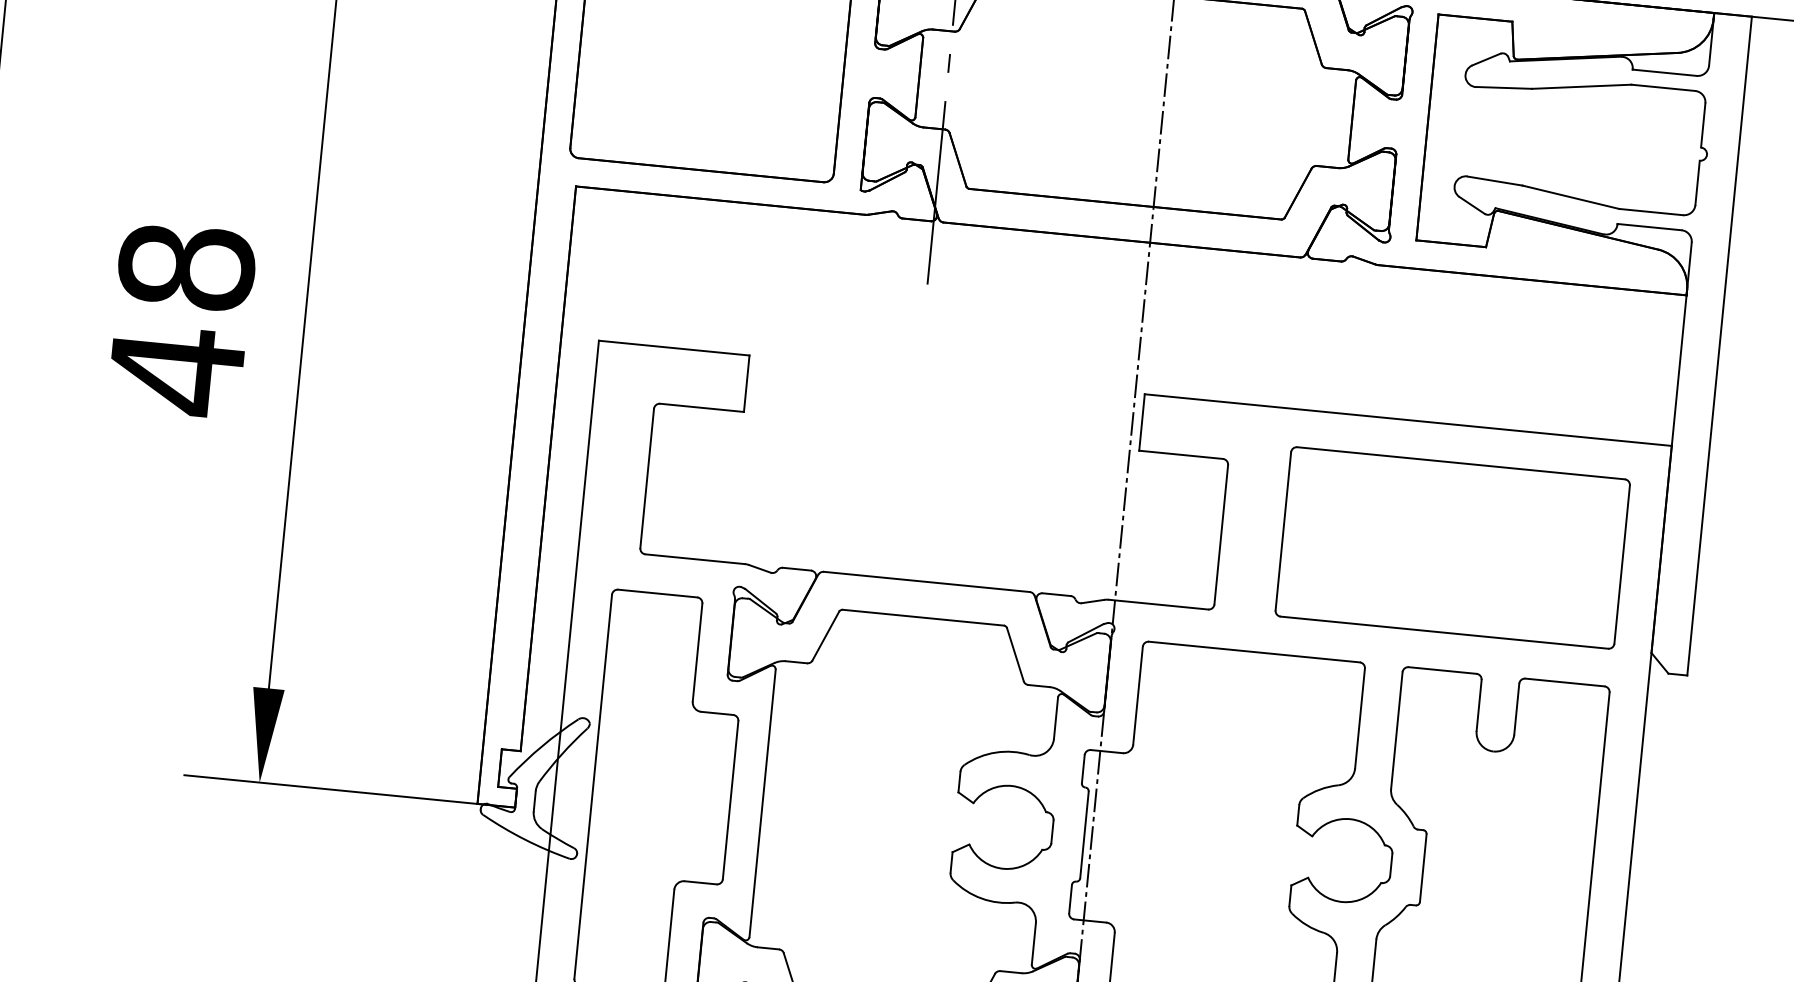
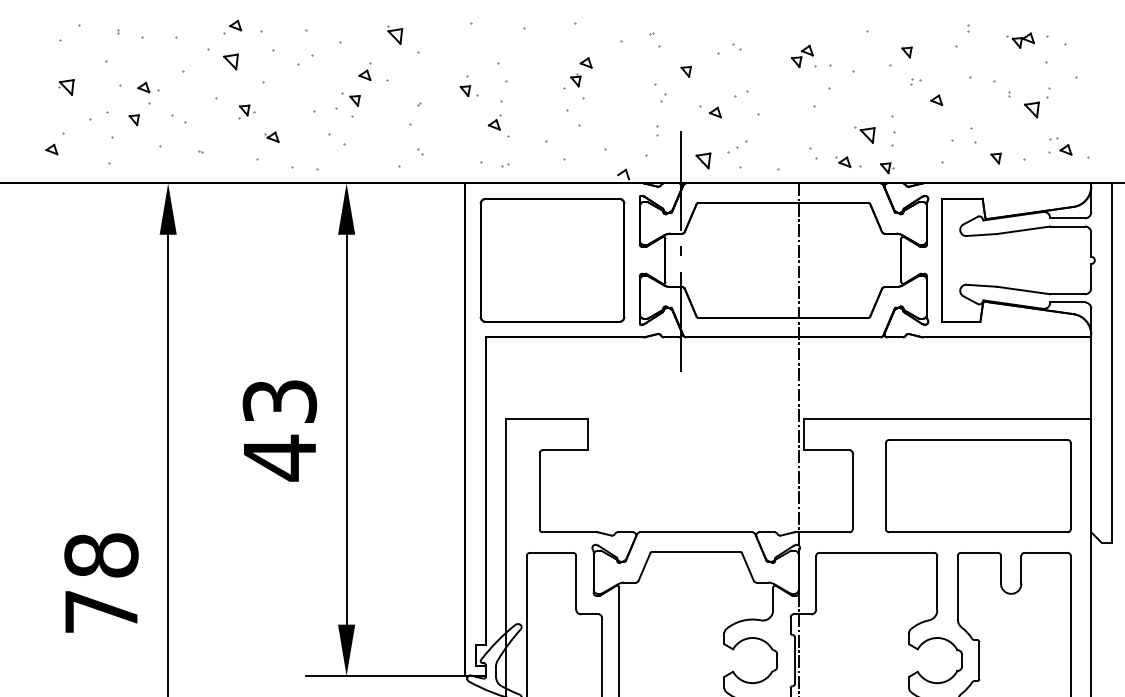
text: (185, 267) -> (279, 401), 48 -> 43

